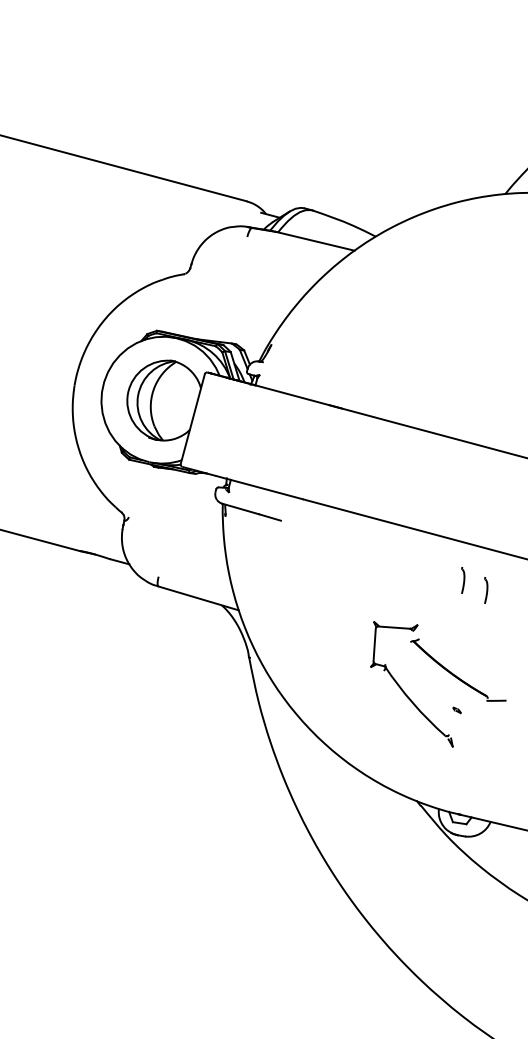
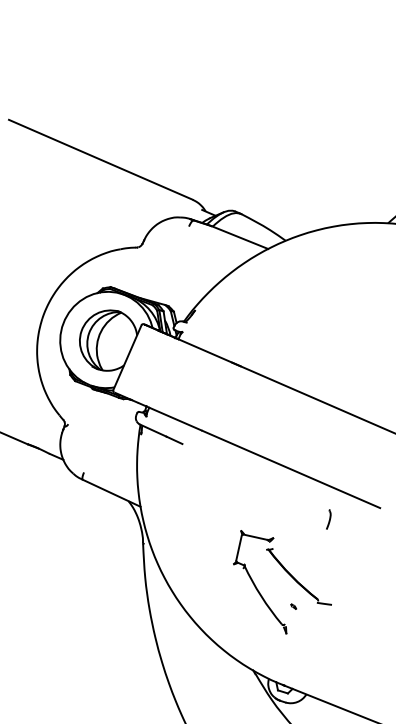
part: (463, 580) -> (313, 509), removed

